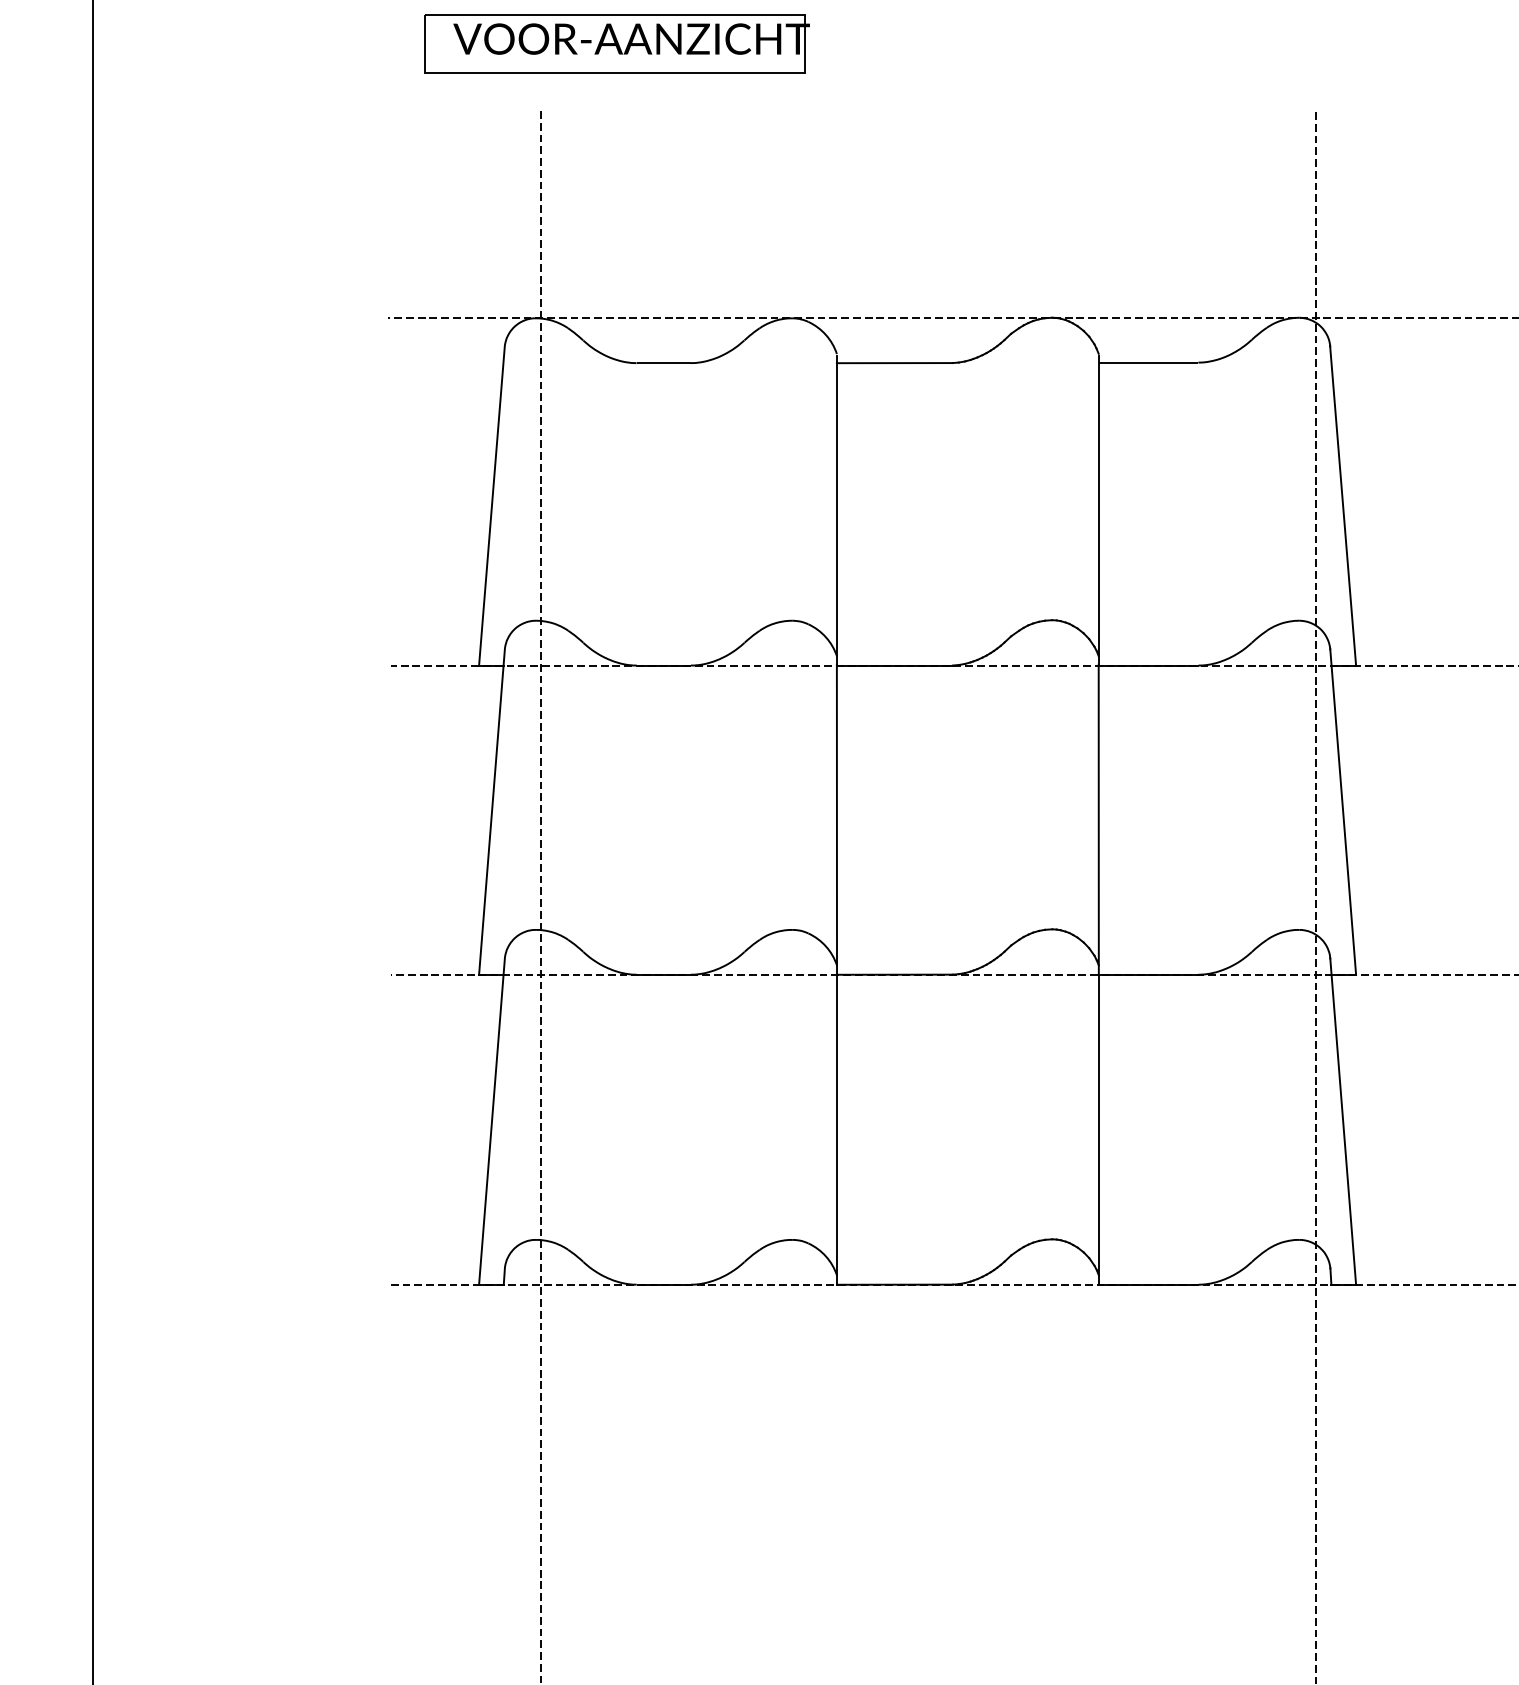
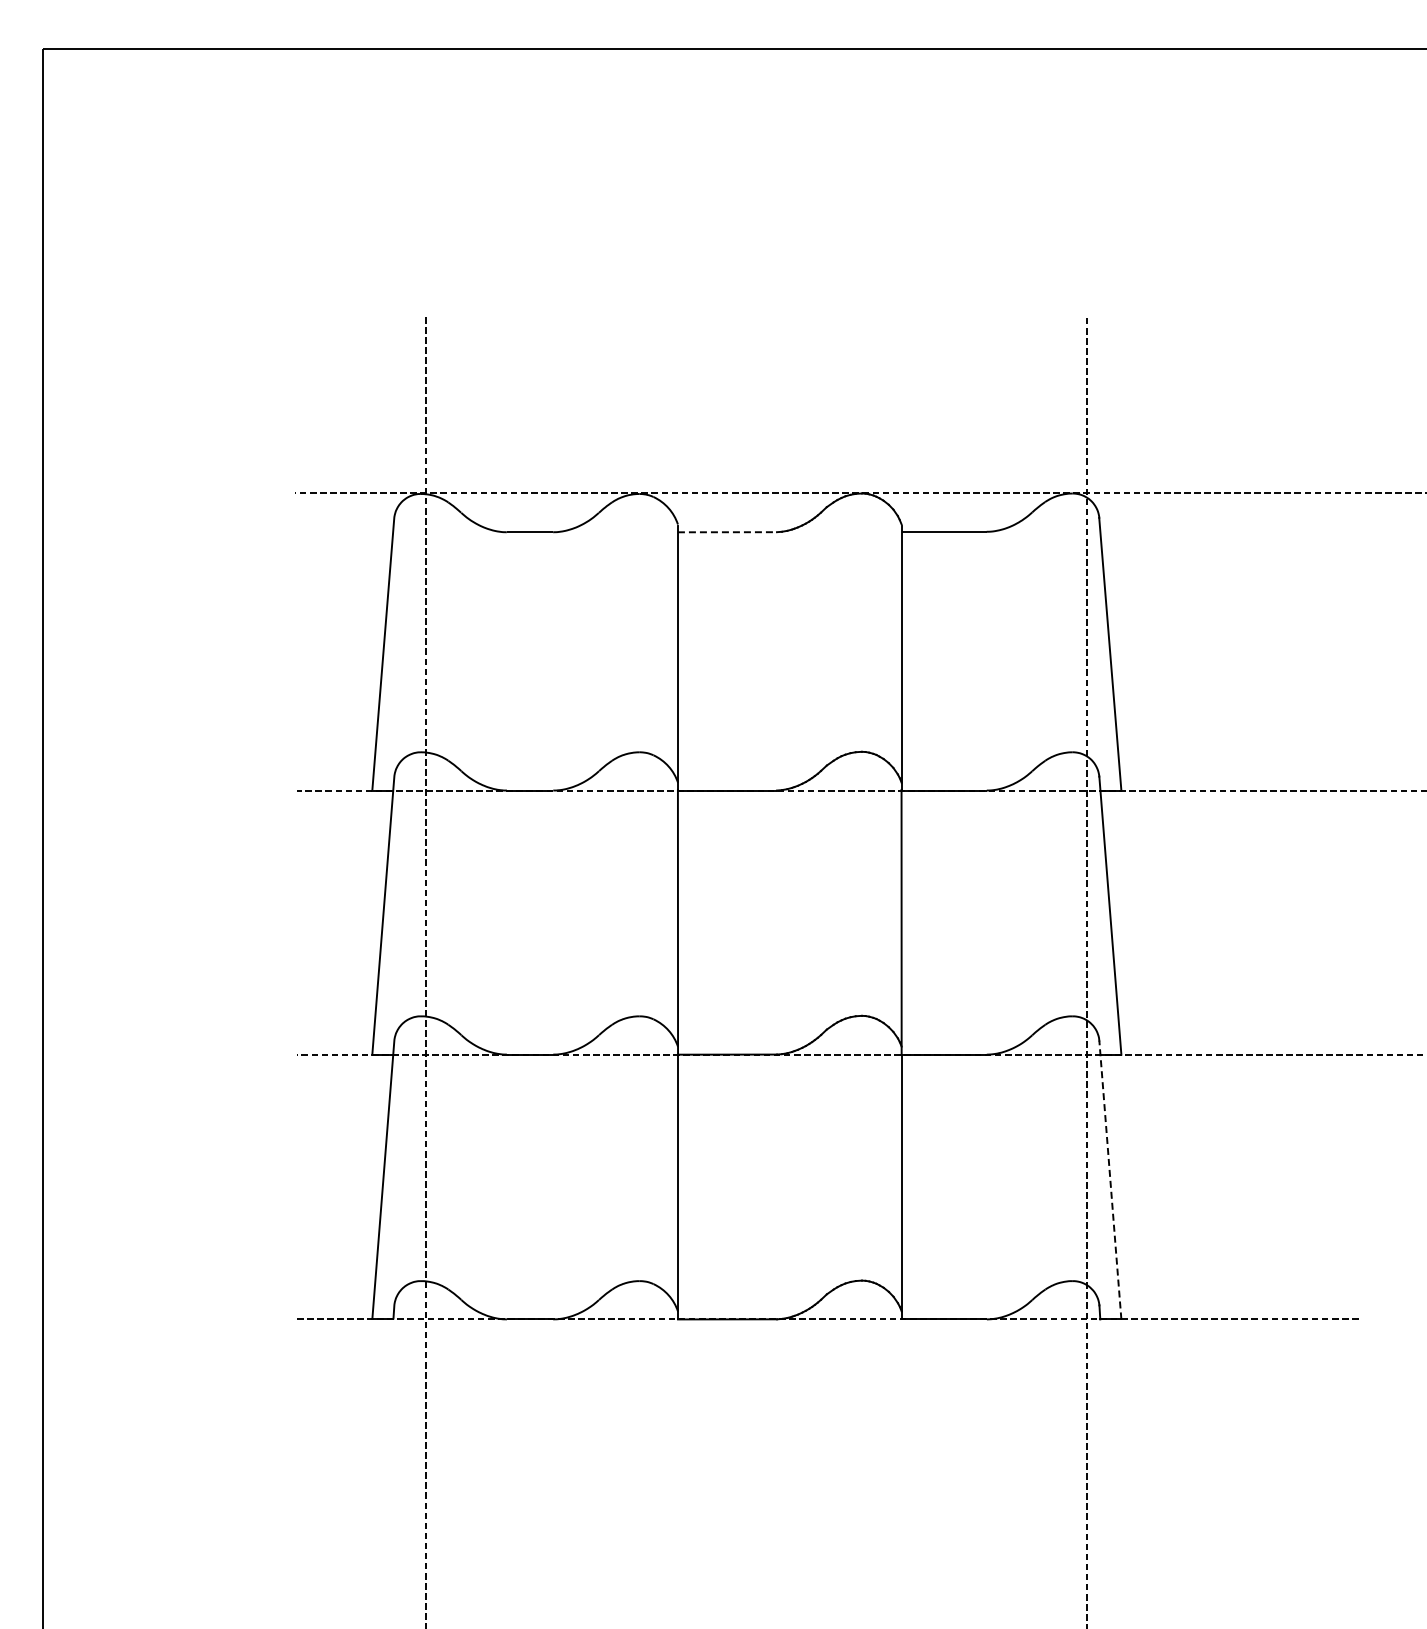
part: (616, 43) -> (489, 259), removed
line: (894, 363) -> (727, 532), solid -> dashed
line: (1343, 1122) -> (1110, 1180), solid -> dashed

